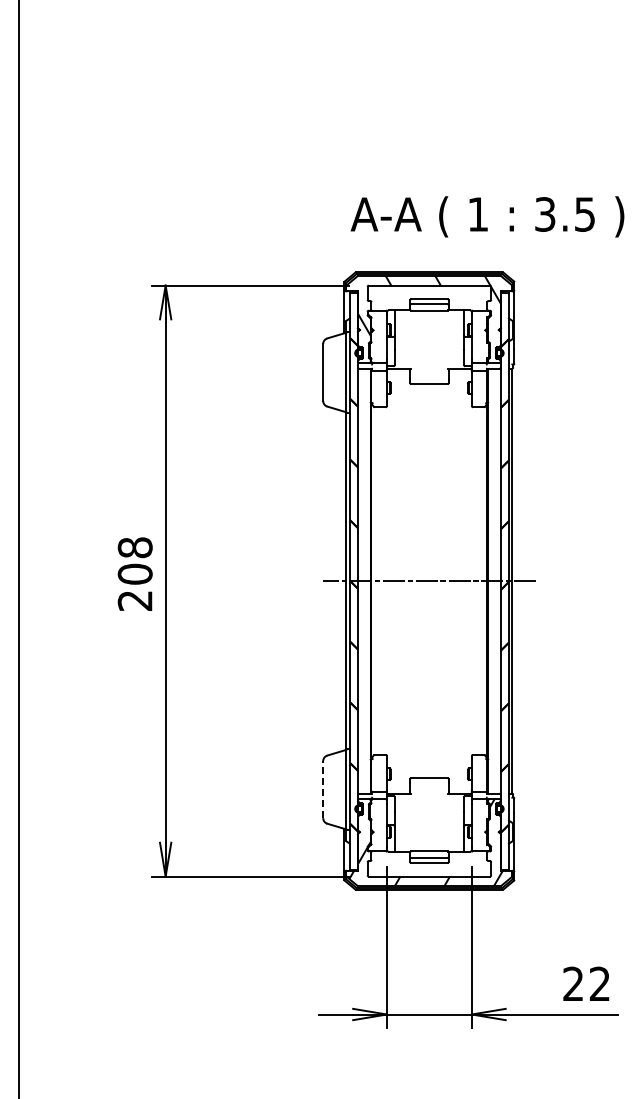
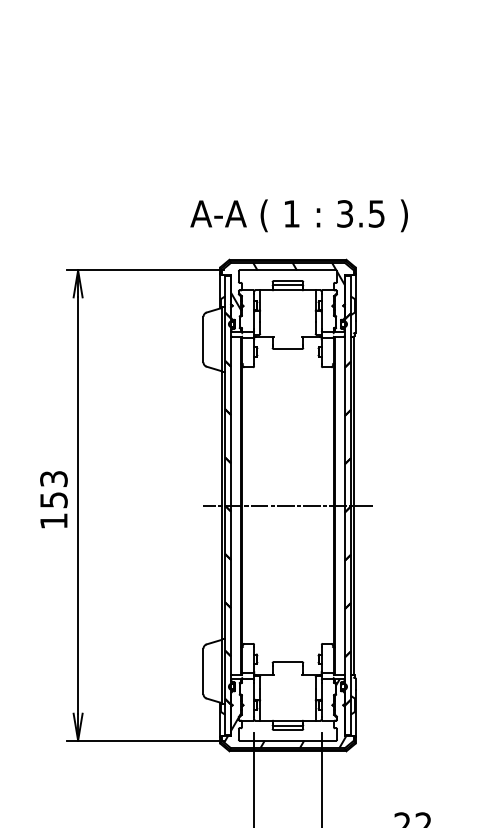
text: (487, 216) -> (299, 215), moved
text: (134, 573) -> (53, 499), 208 -> 153
line: (323, 789) -> (203, 671), dashed -> solid

